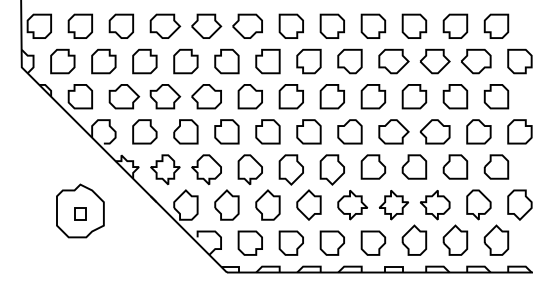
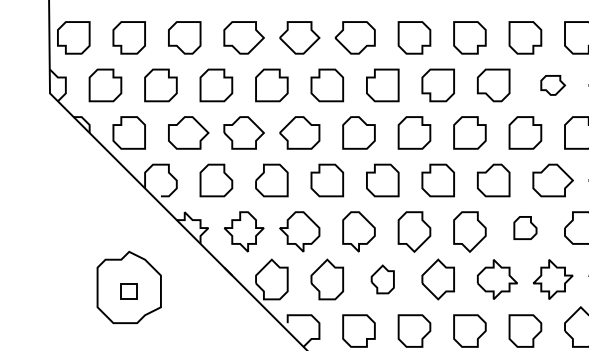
part: (393, 61) -> (552, 85), size x0.6
part: (373, 166) -> (525, 227), size x0.7
part: (267, 204) -> (382, 278), size x0.7

